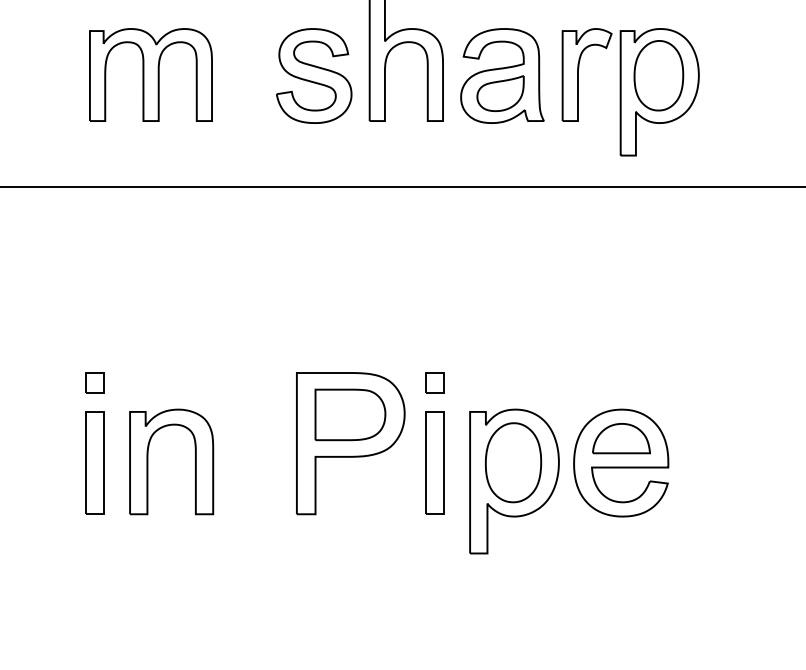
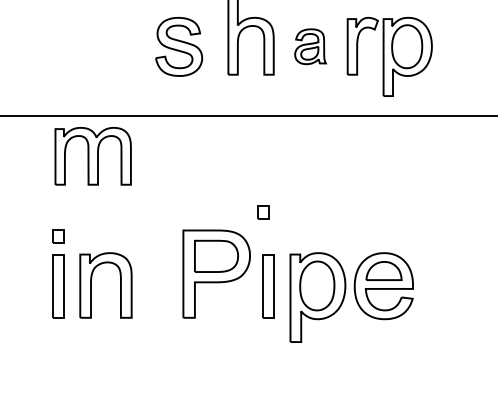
part: (149, 75) -> (92, 156), moved
part: (314, 75) -> (179, 46), moved
part: (502, 75) -> (310, 46), size x0.6
part: (434, 382) -> (263, 212), moved

